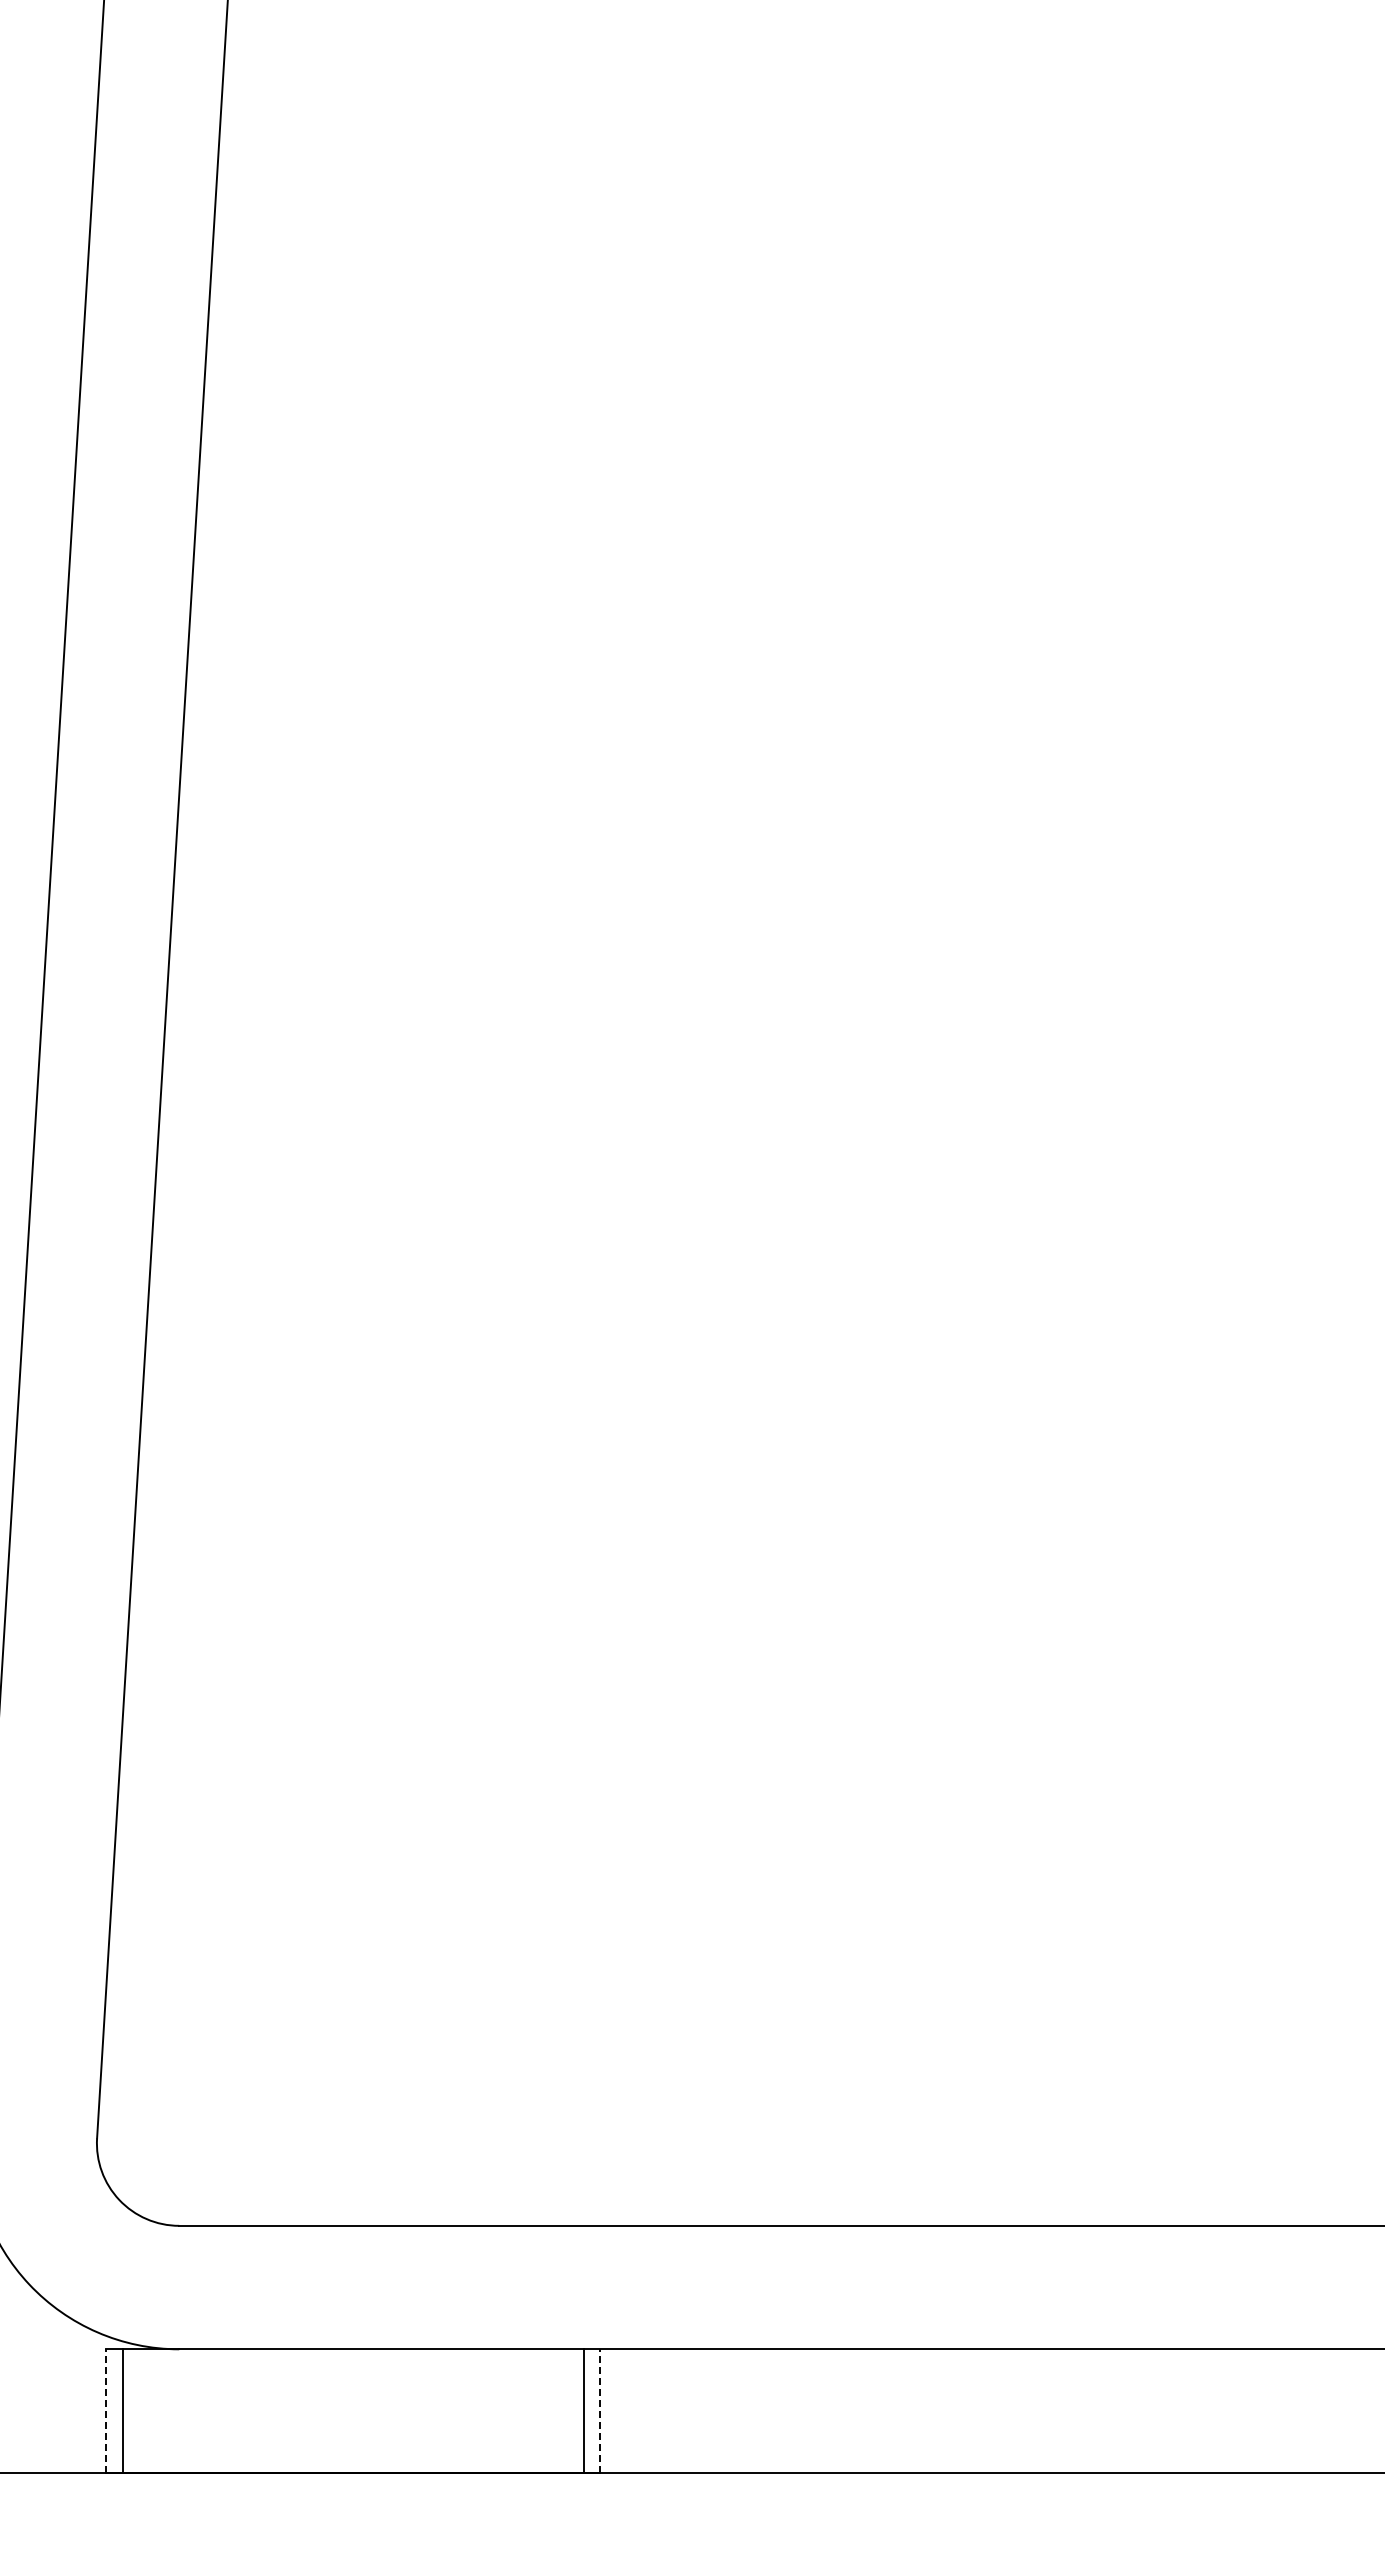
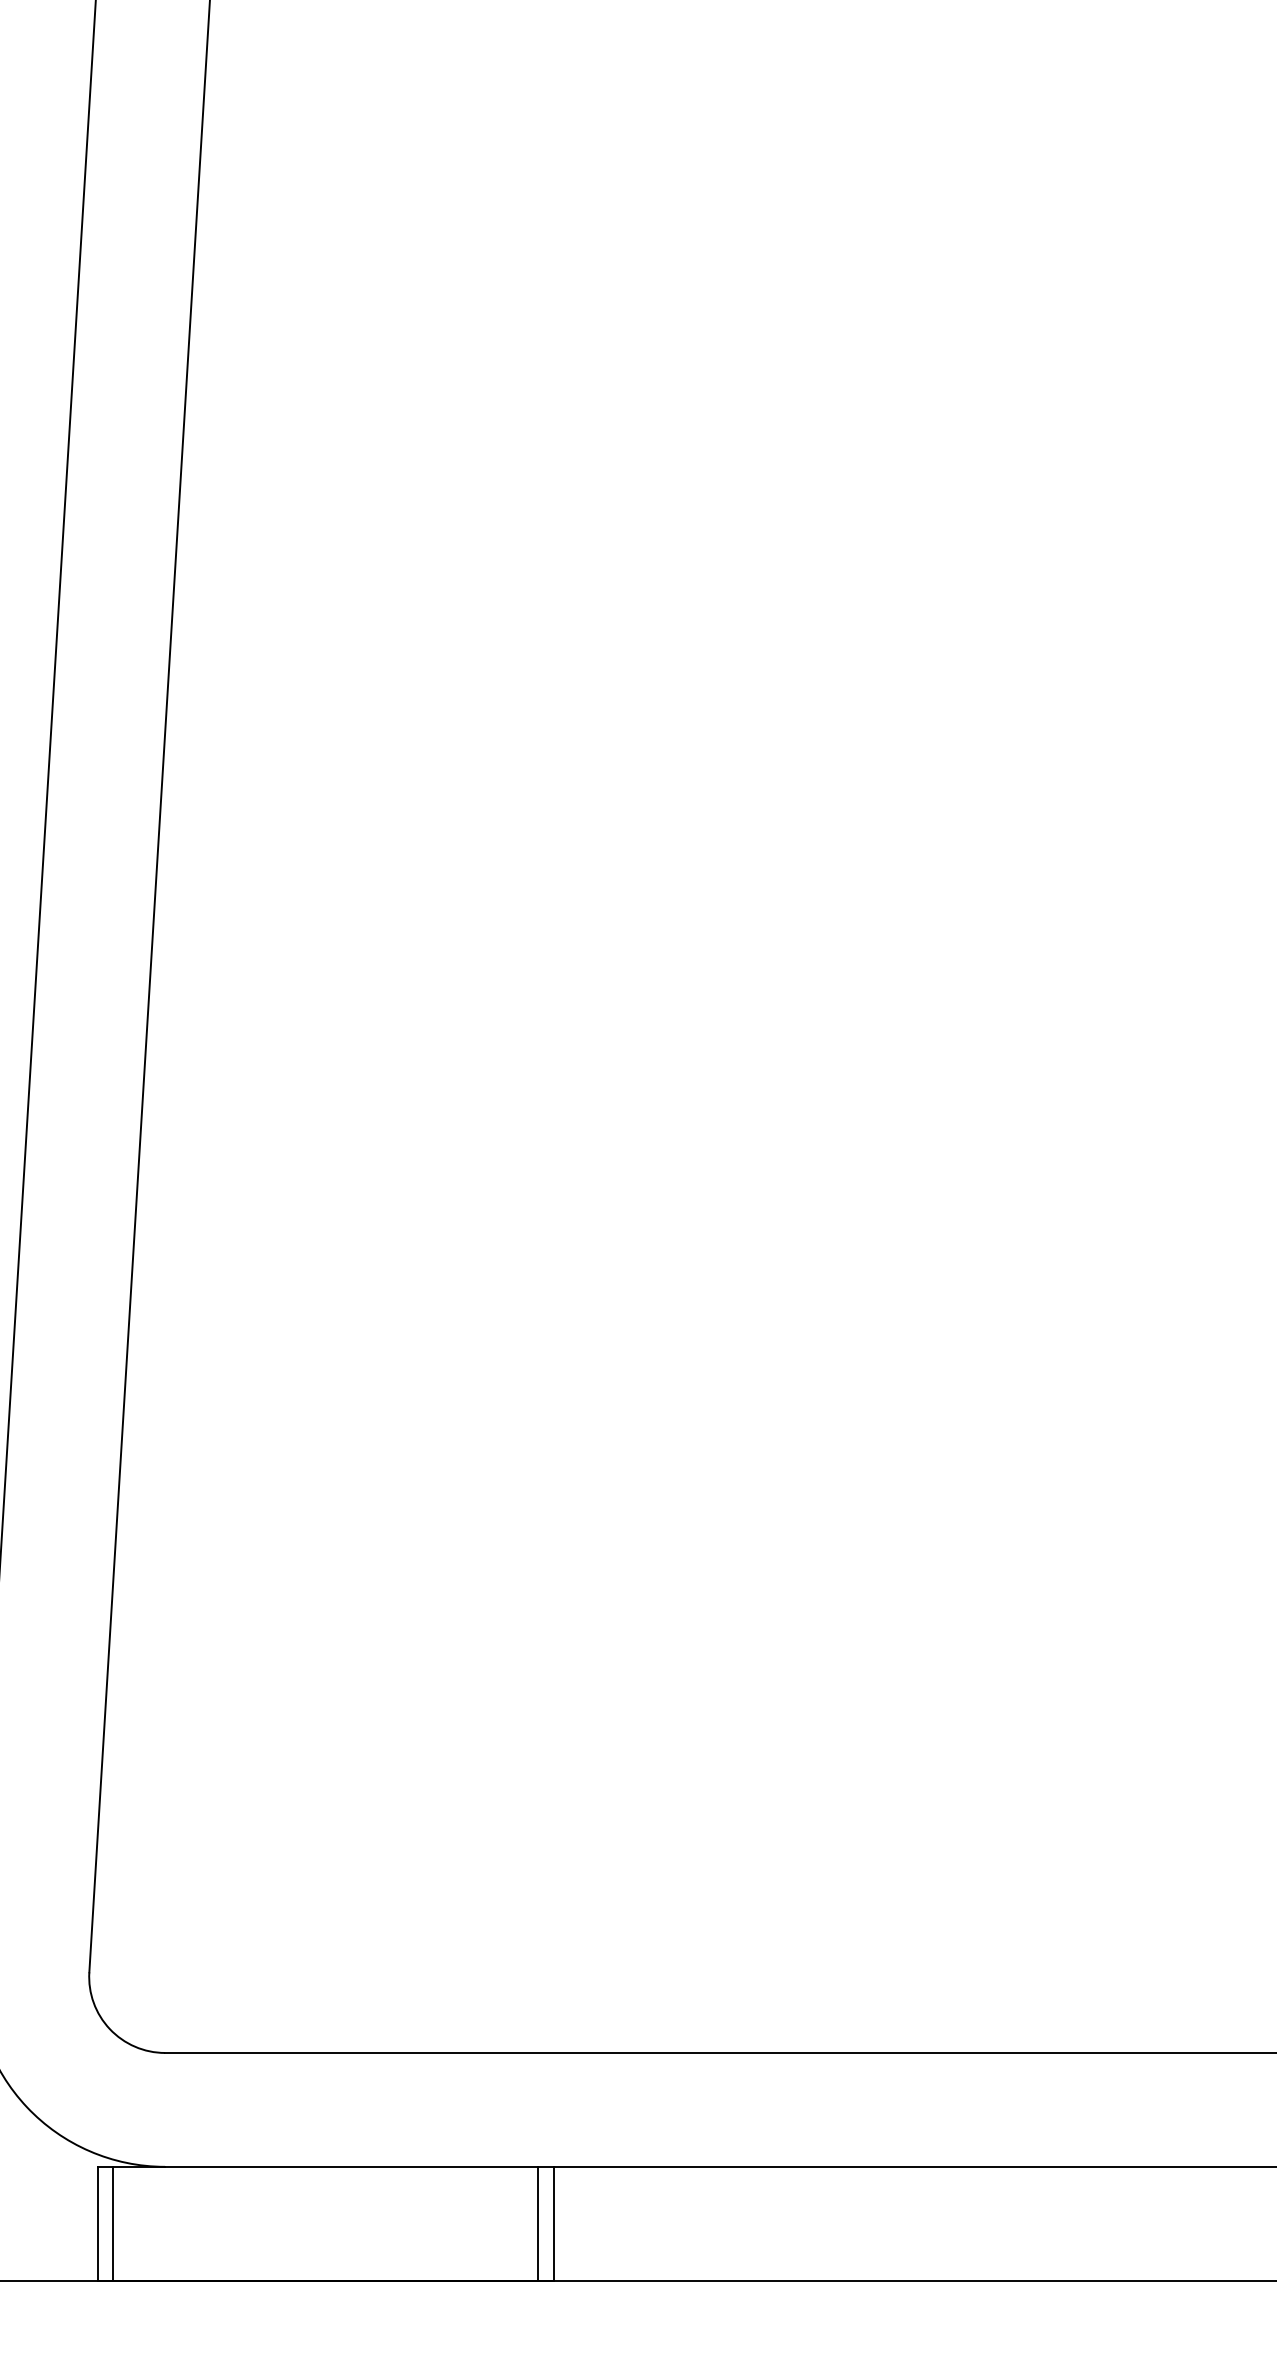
line: (106, 2411) -> (98, 2224), dashed -> solid
line: (600, 2411) -> (553, 2224), dashed -> solid

